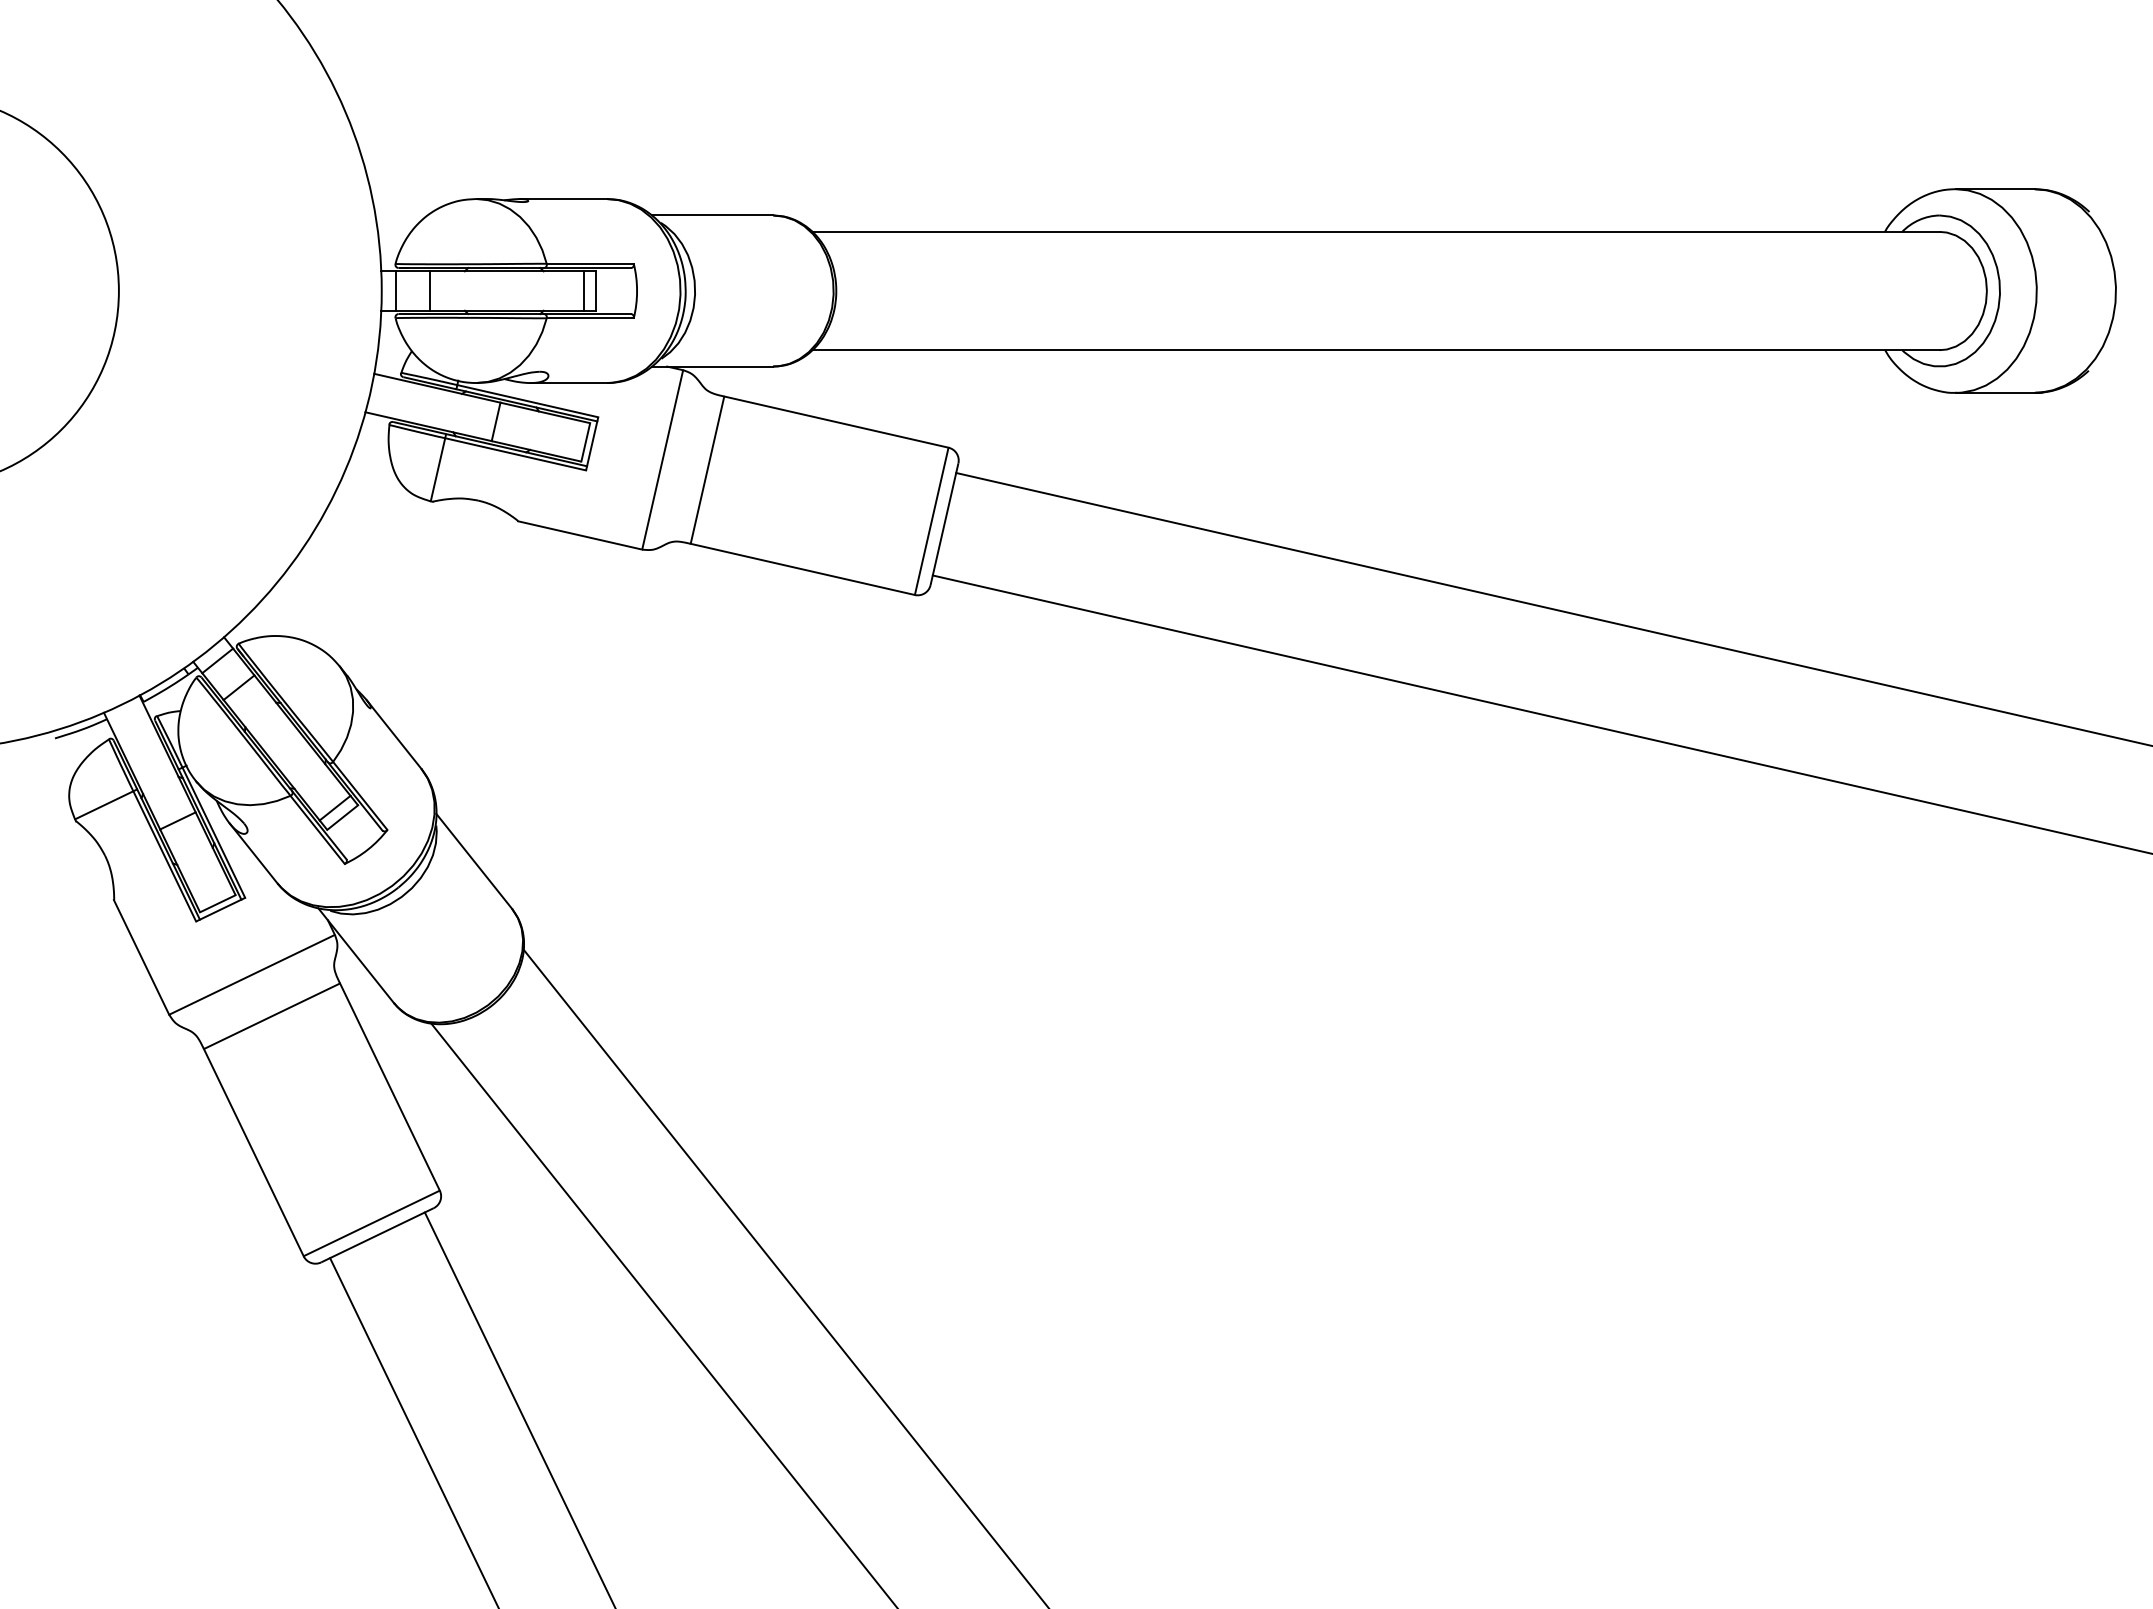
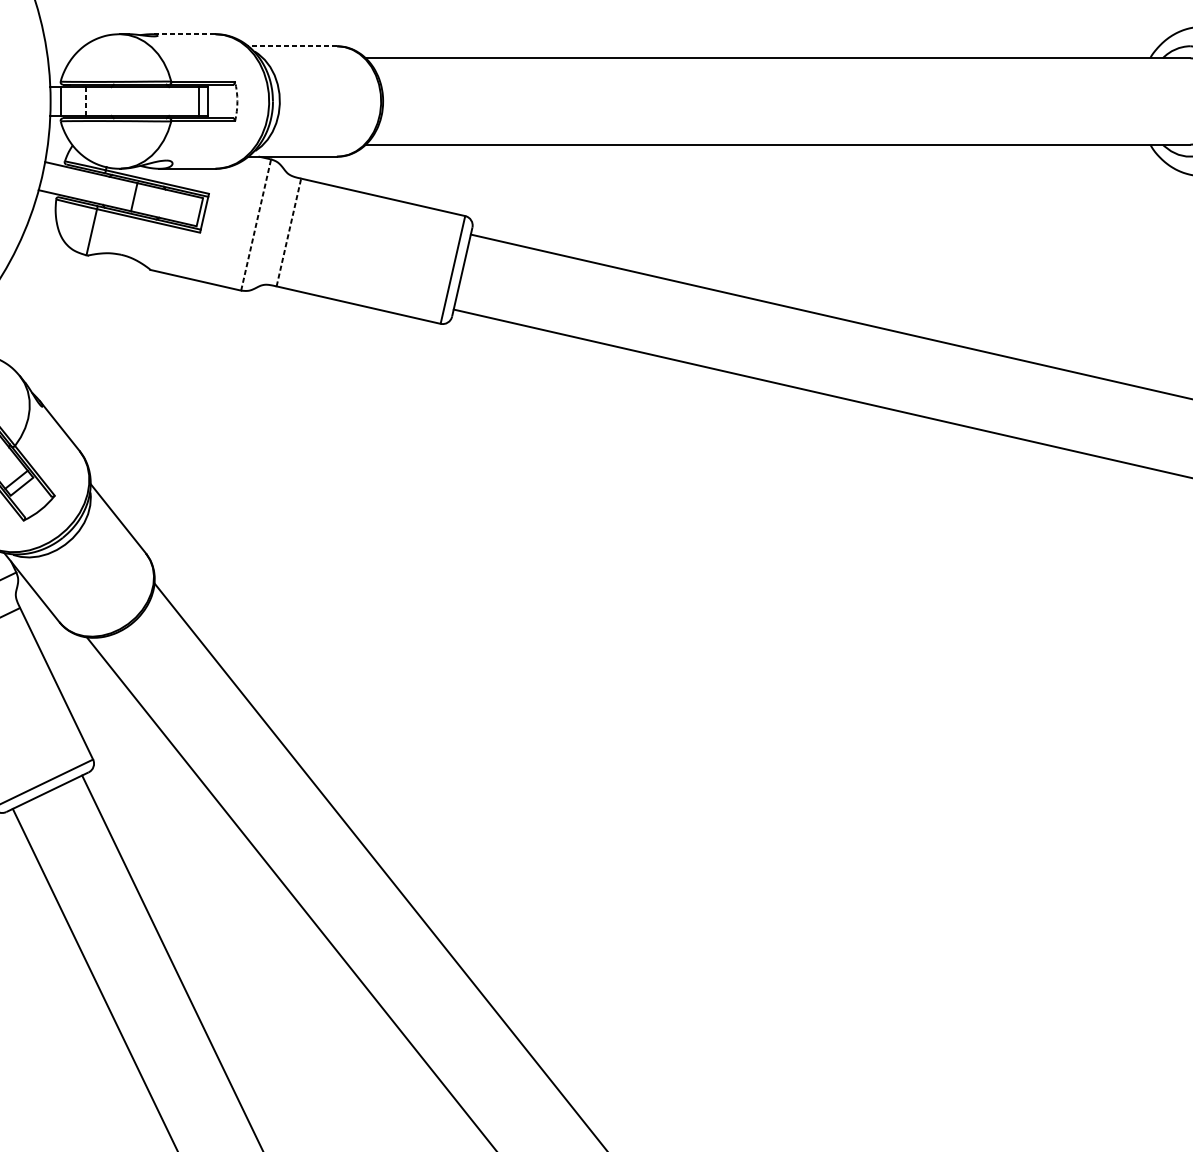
line: (563, 199) -> (183, 34), solid -> dashed
line: (712, 215) -> (292, 46), solid -> dashed
line: (430, 291) -> (86, 101), solid -> dashed
arc: (637, 291) -> (237, 101), solid -> dashed
line: (662, 459) -> (256, 224), solid -> dashed
line: (707, 470) -> (288, 232), solid -> dashed

